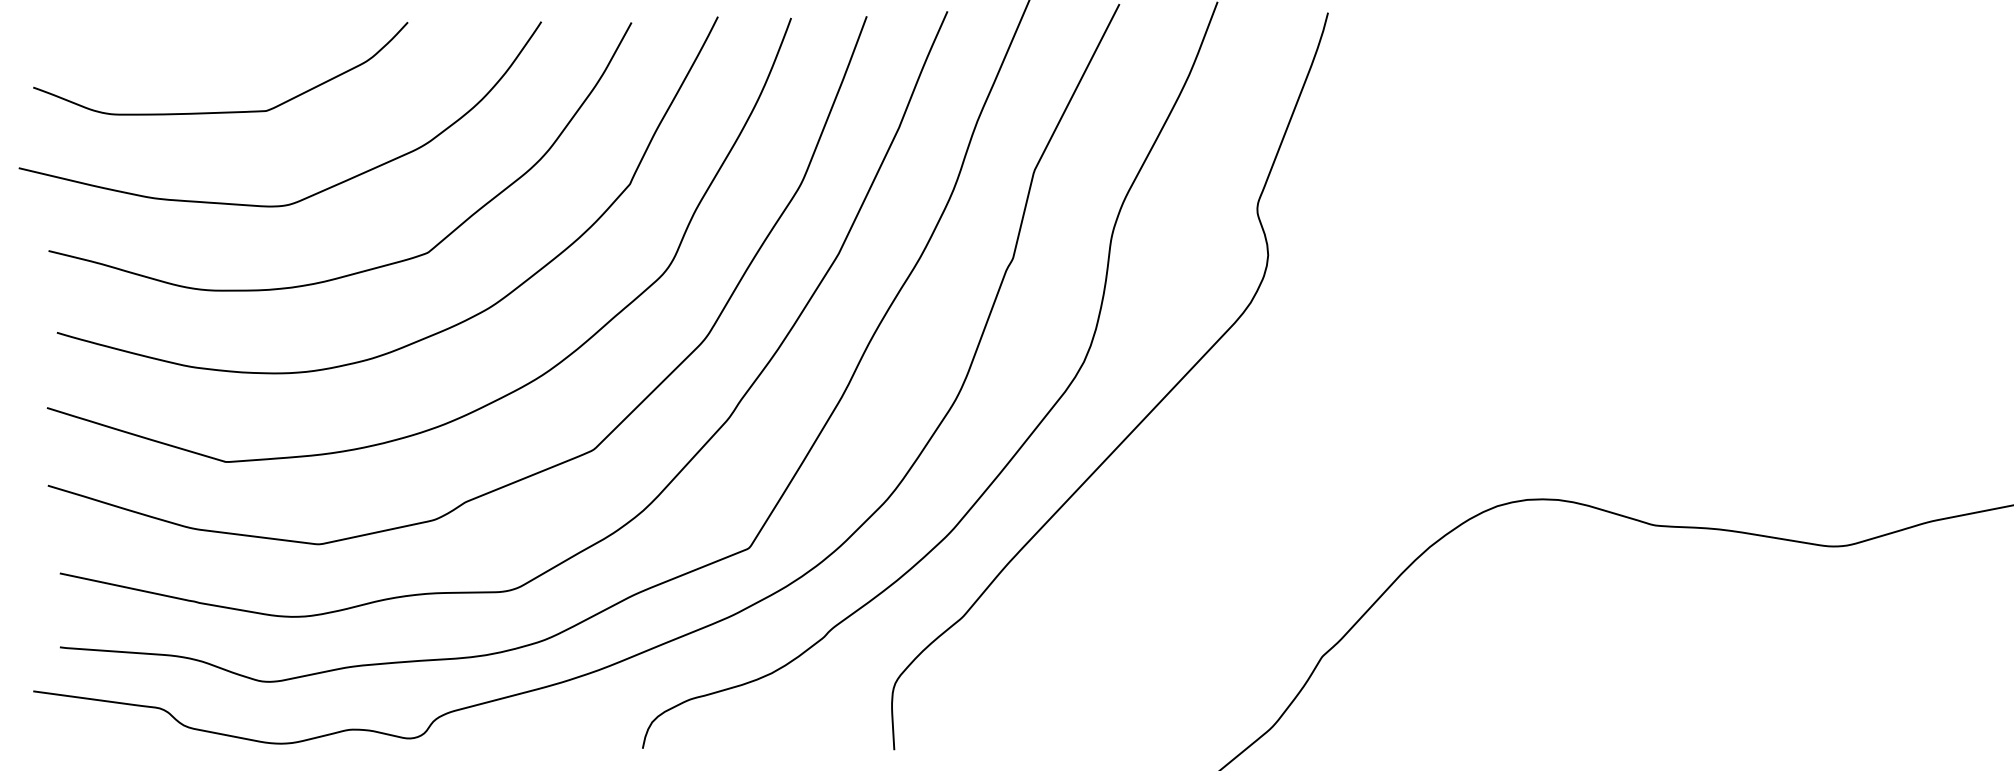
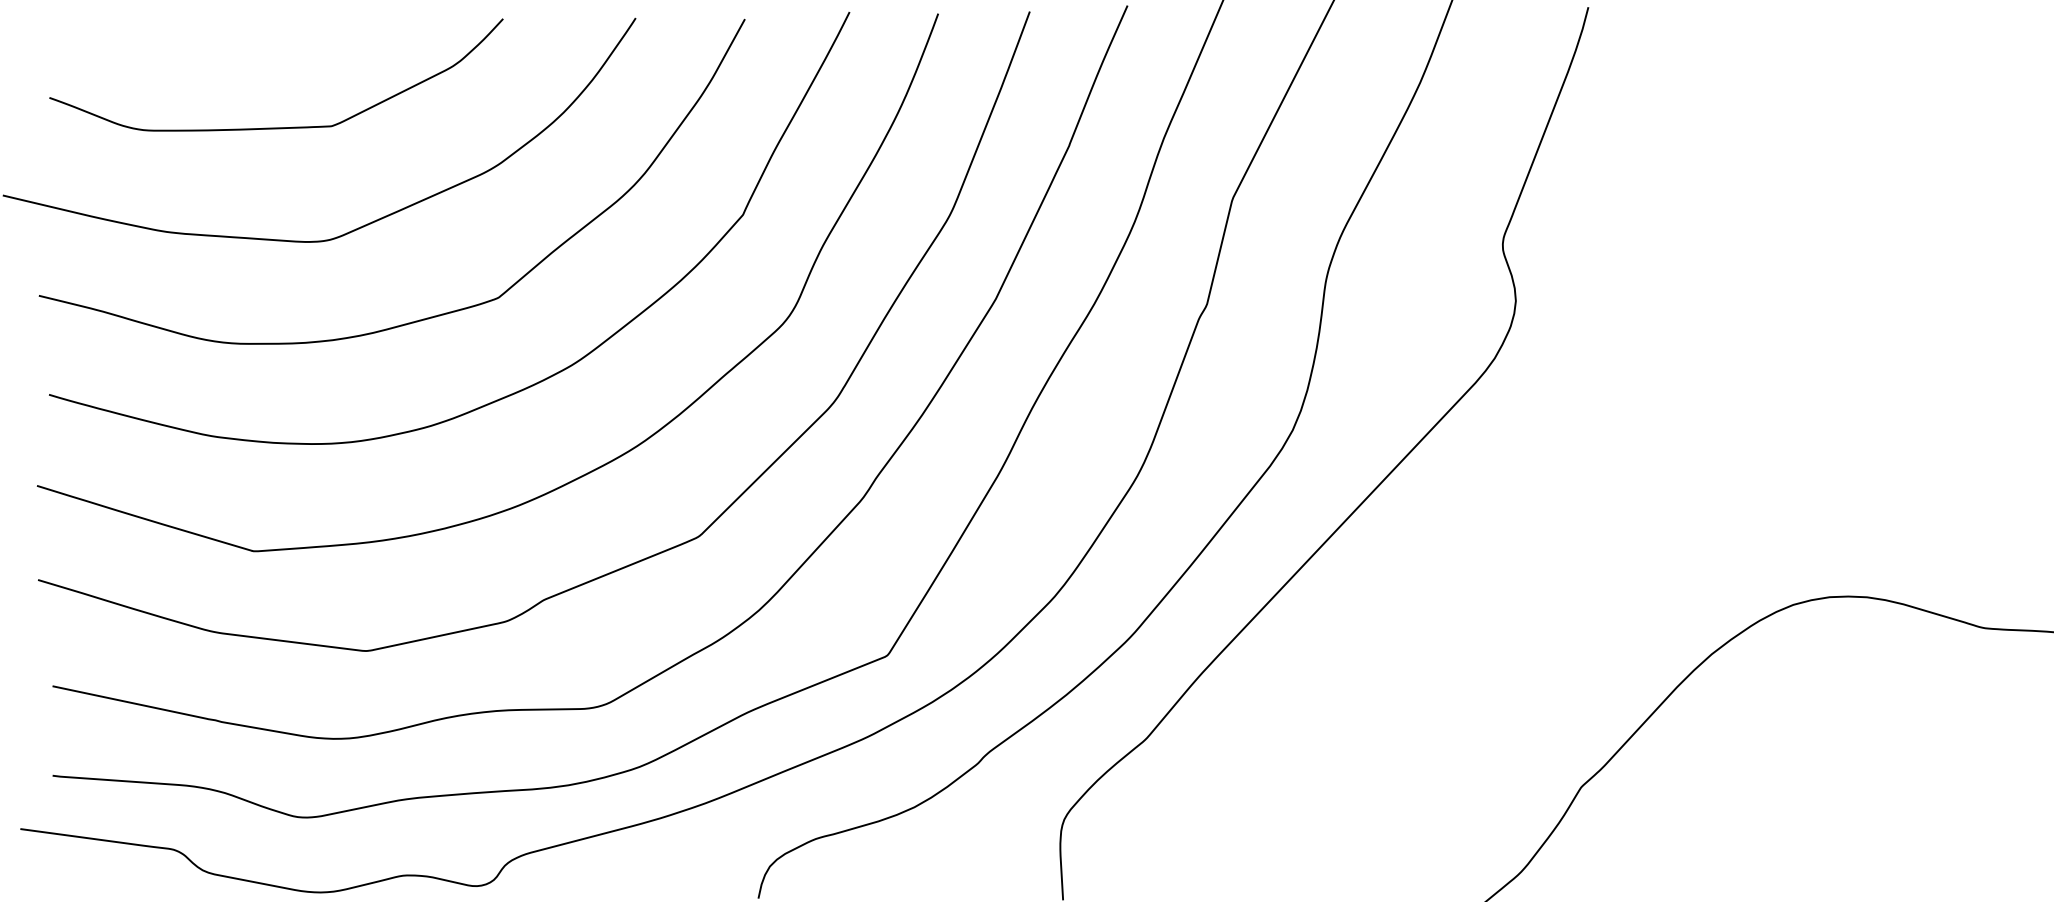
curve: (220, 111) -> (276, 126), moved

